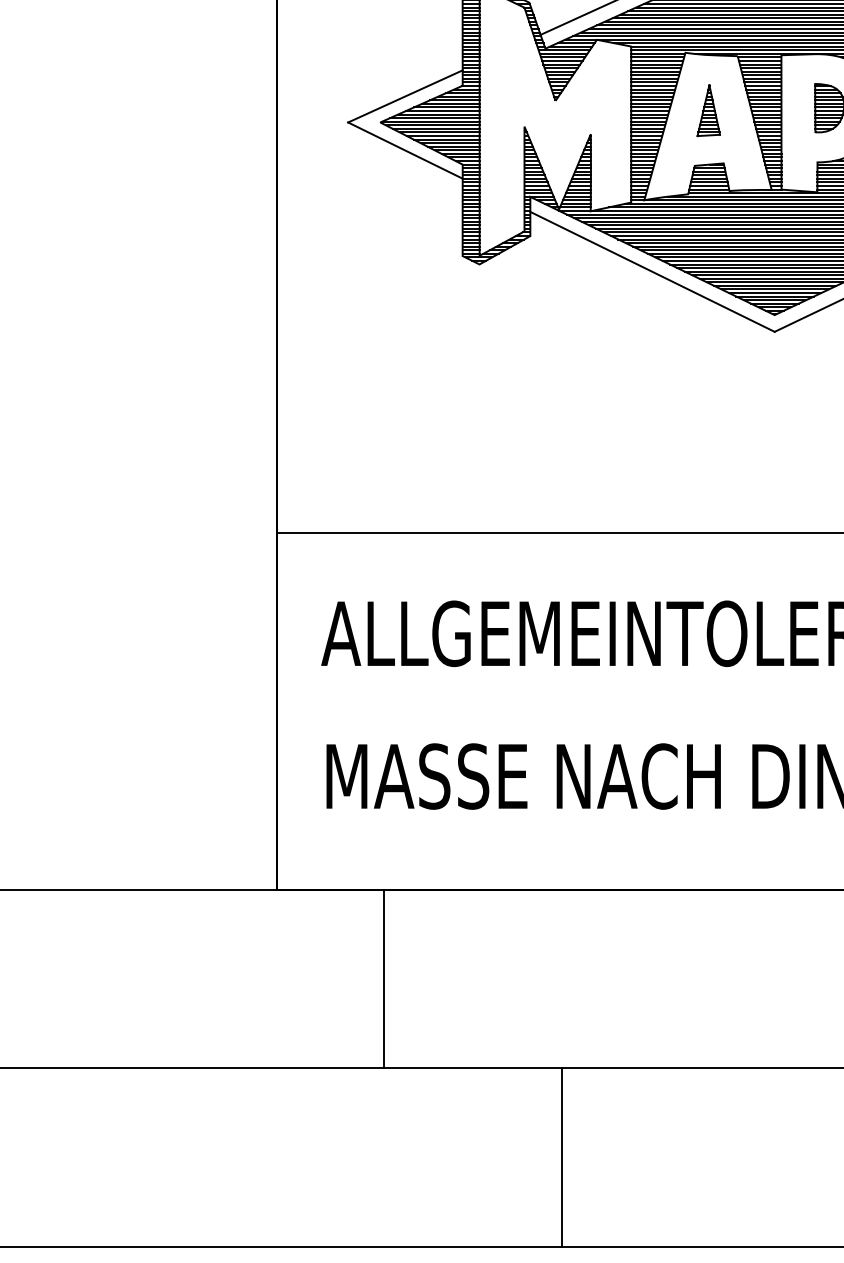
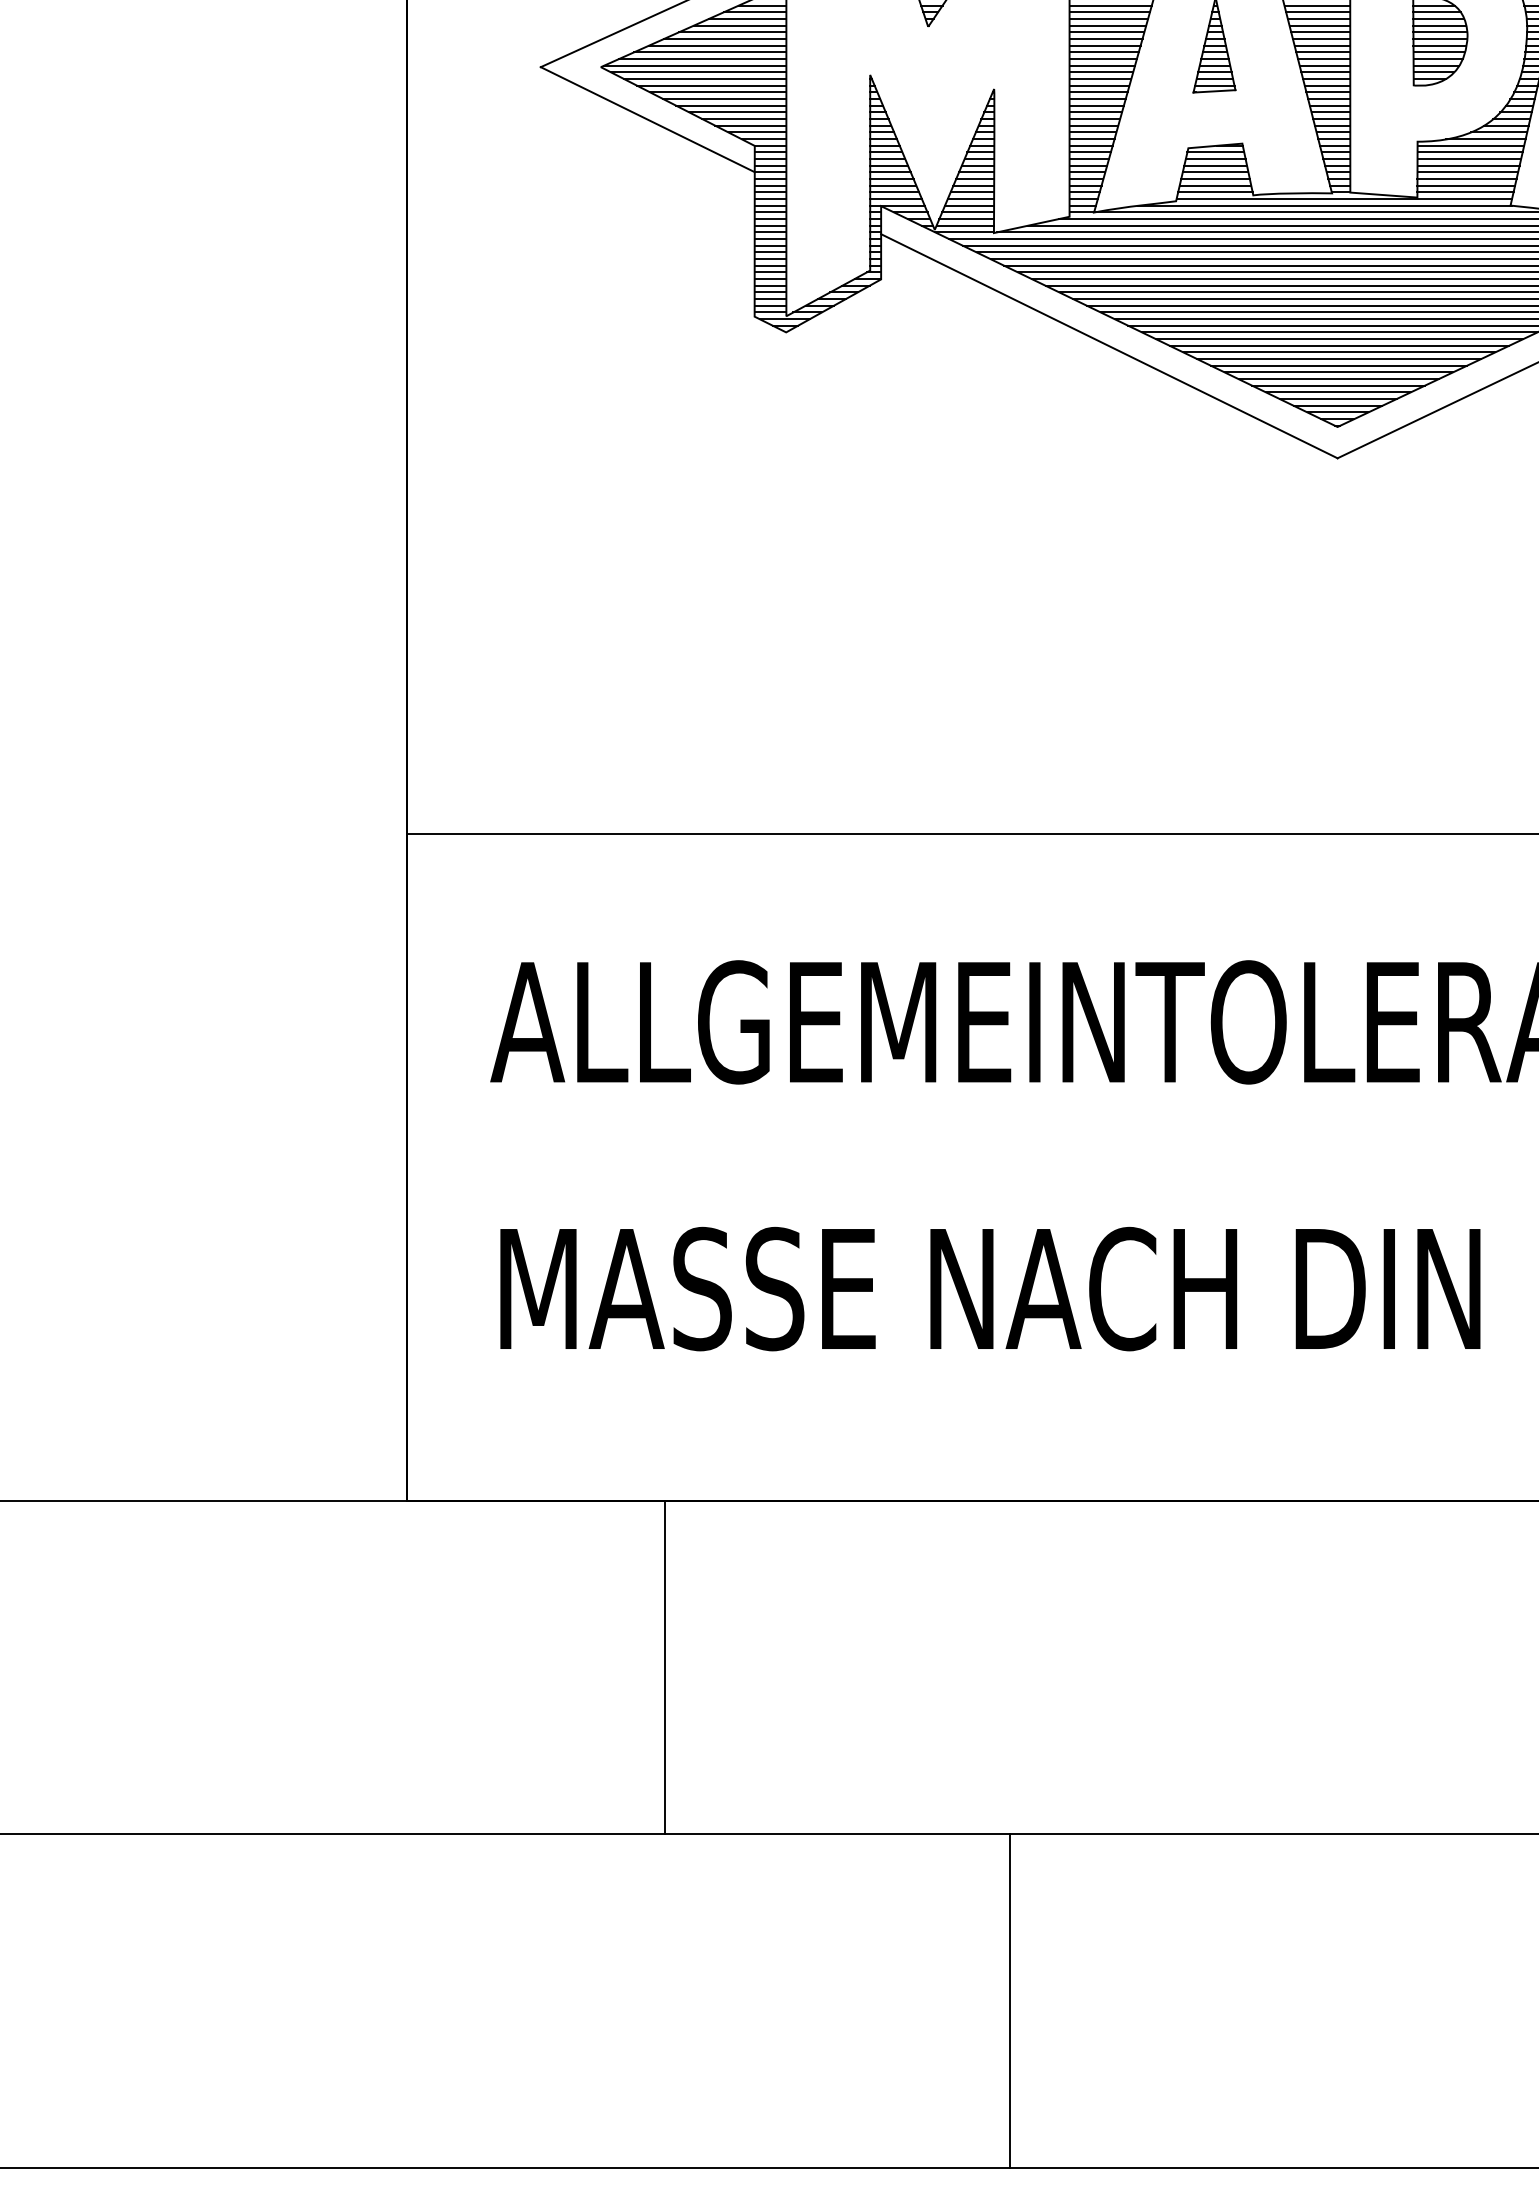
line: (383, 978) -> (664, 1666), moved
line: (562, 1157) -> (1010, 2000), moved

